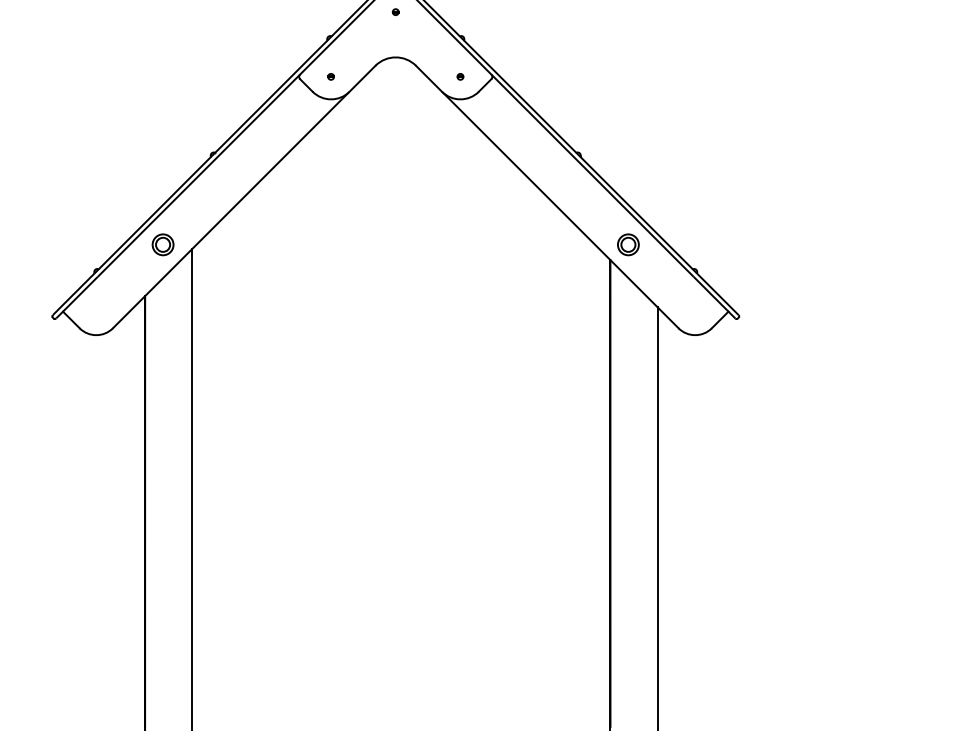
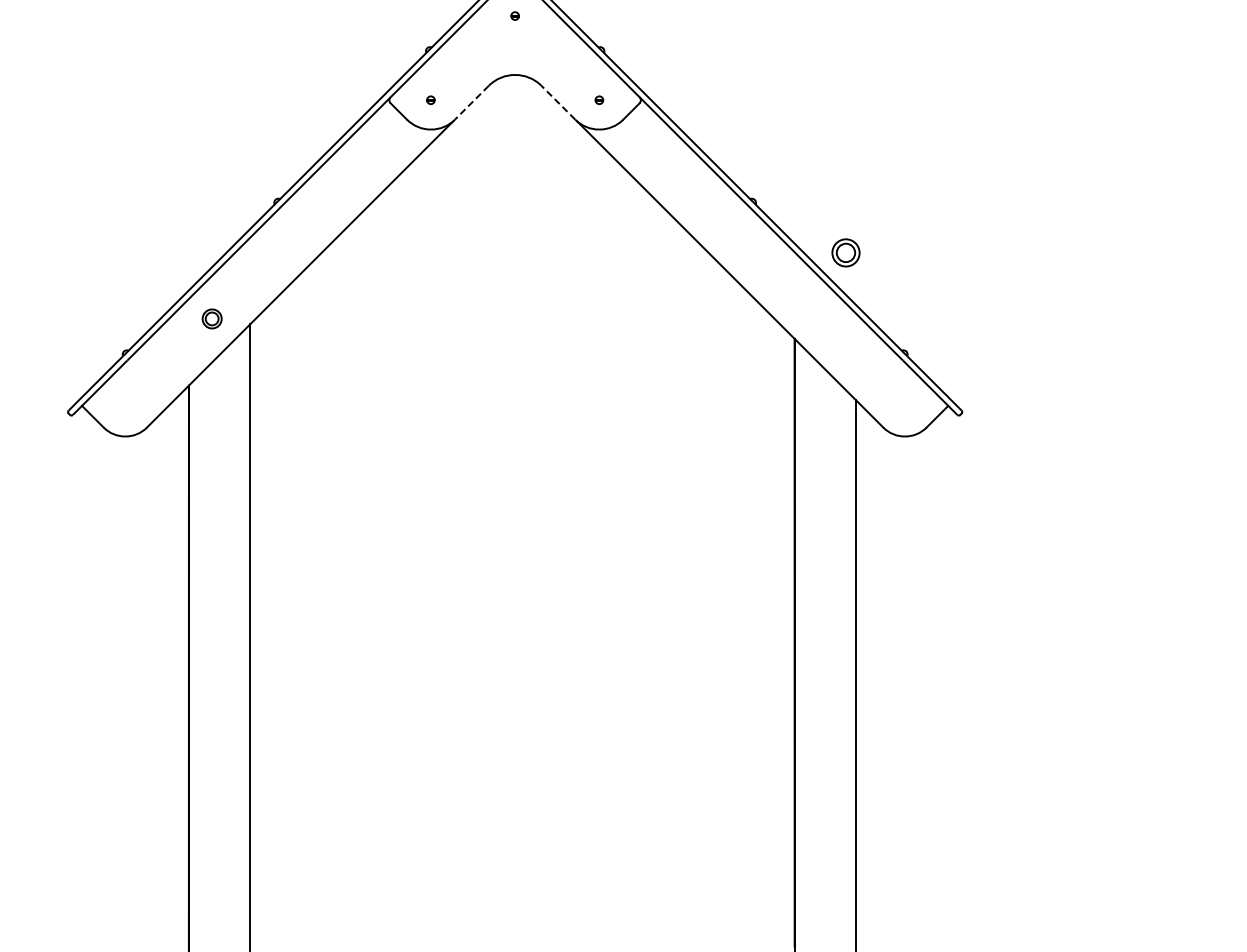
line: (362, 78) -> (471, 102), solid -> dashed
line: (429, 78) -> (558, 102), solid -> dashed
part: (162, 244) -> (211, 318), size x0.7
part: (628, 244) -> (845, 252), moved

